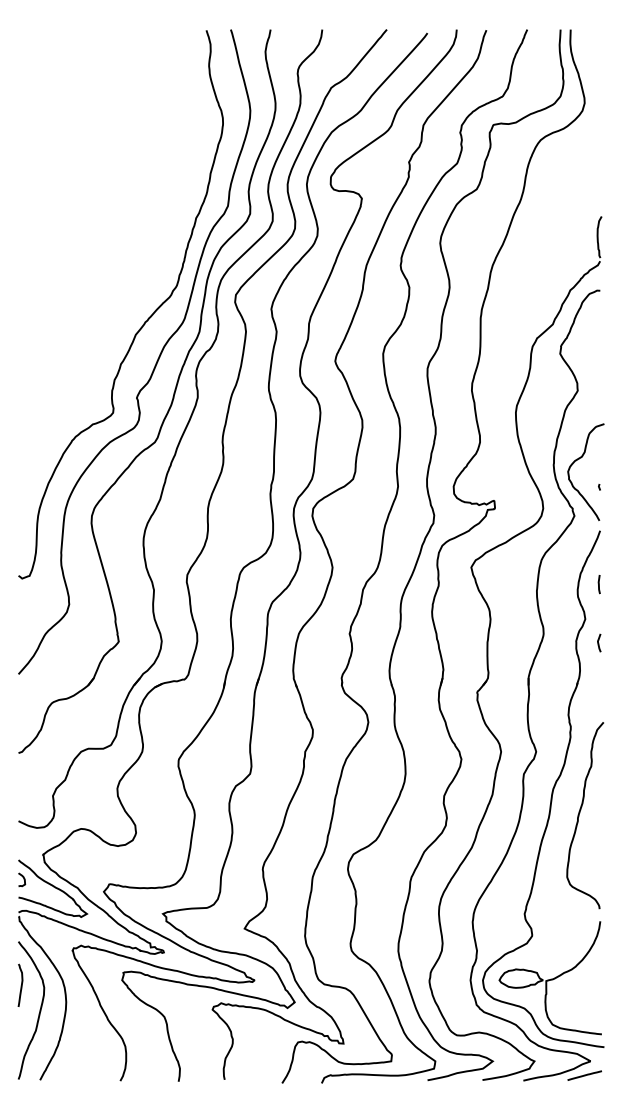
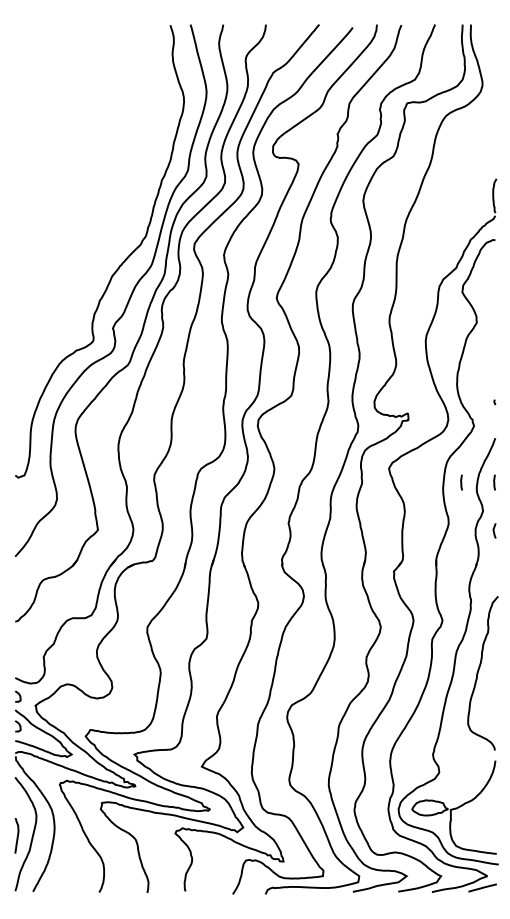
curve: (579, 459) -> (478, 379), removed
line: (558, 584) -> (460, 482), added
curve: (23, 843) -> (19, 696), added
curve: (21, 984) -> (17, 835), moved

